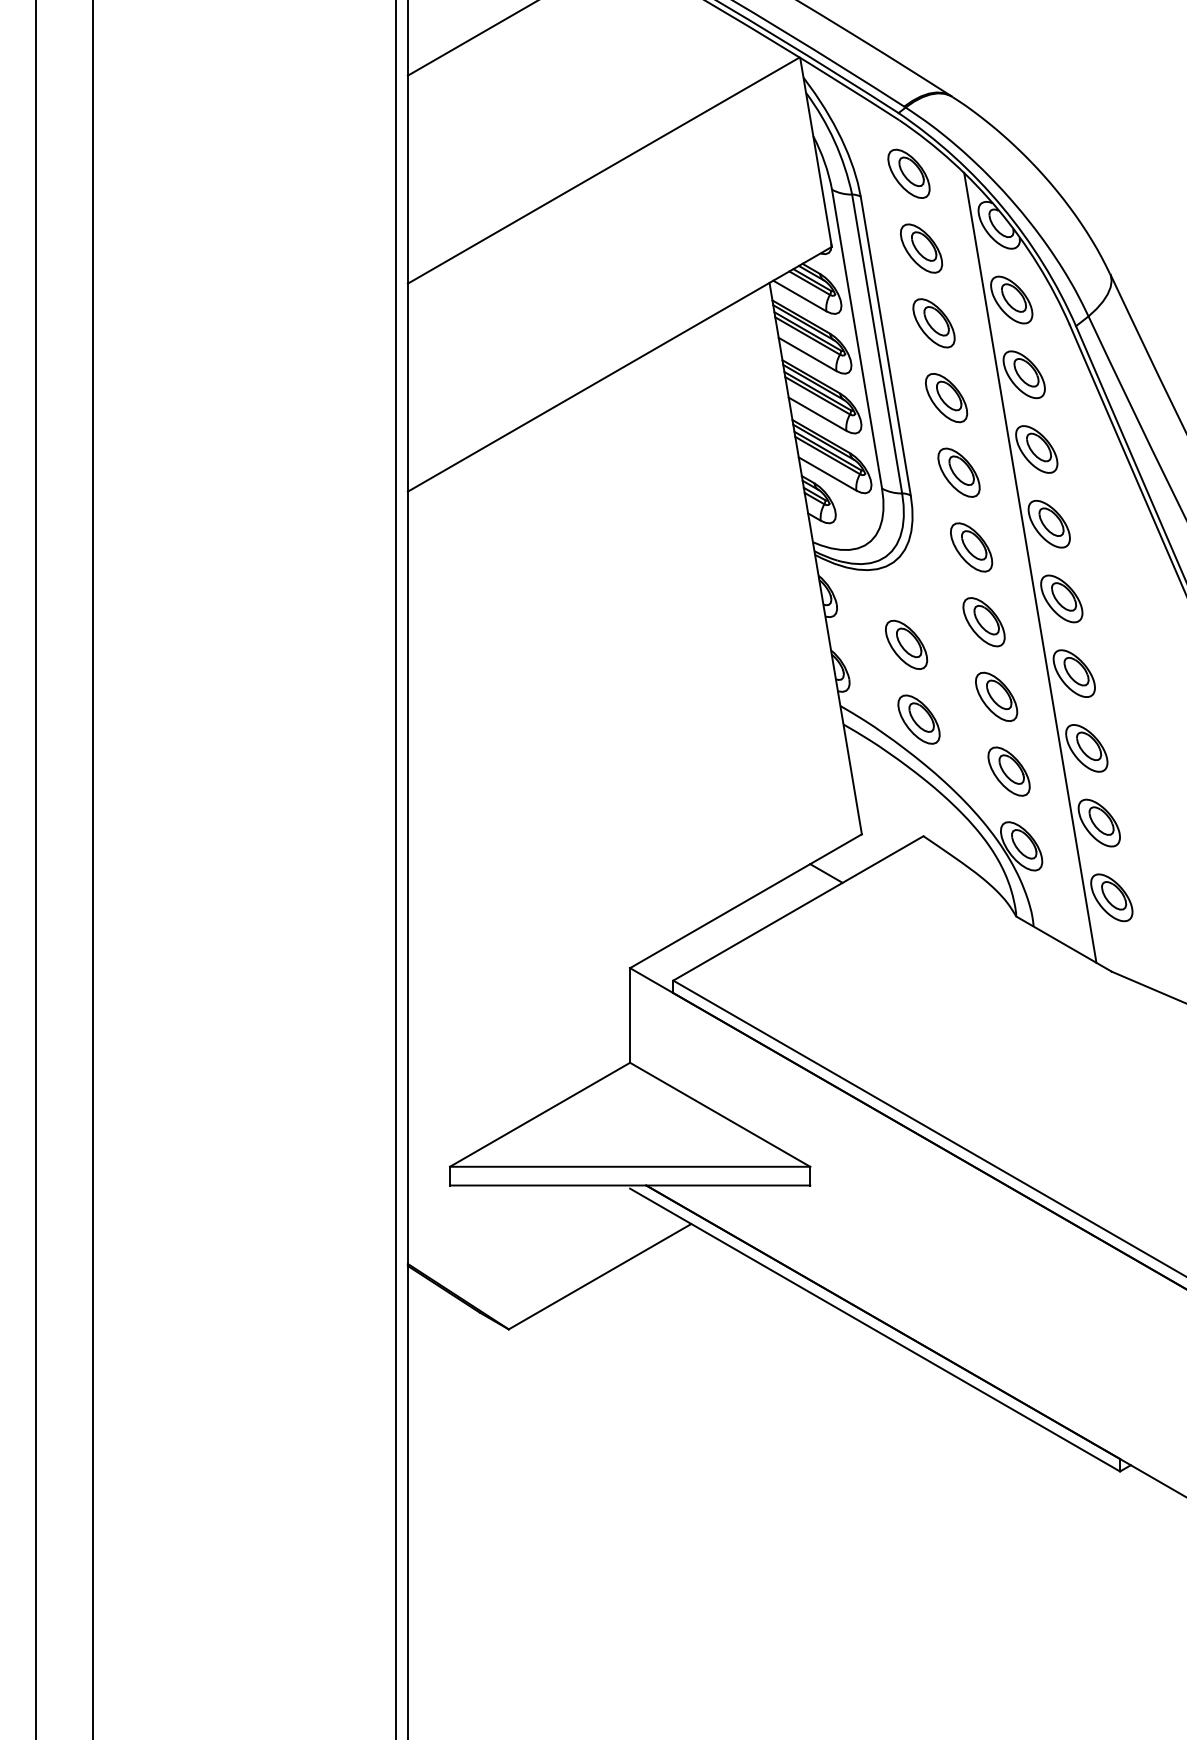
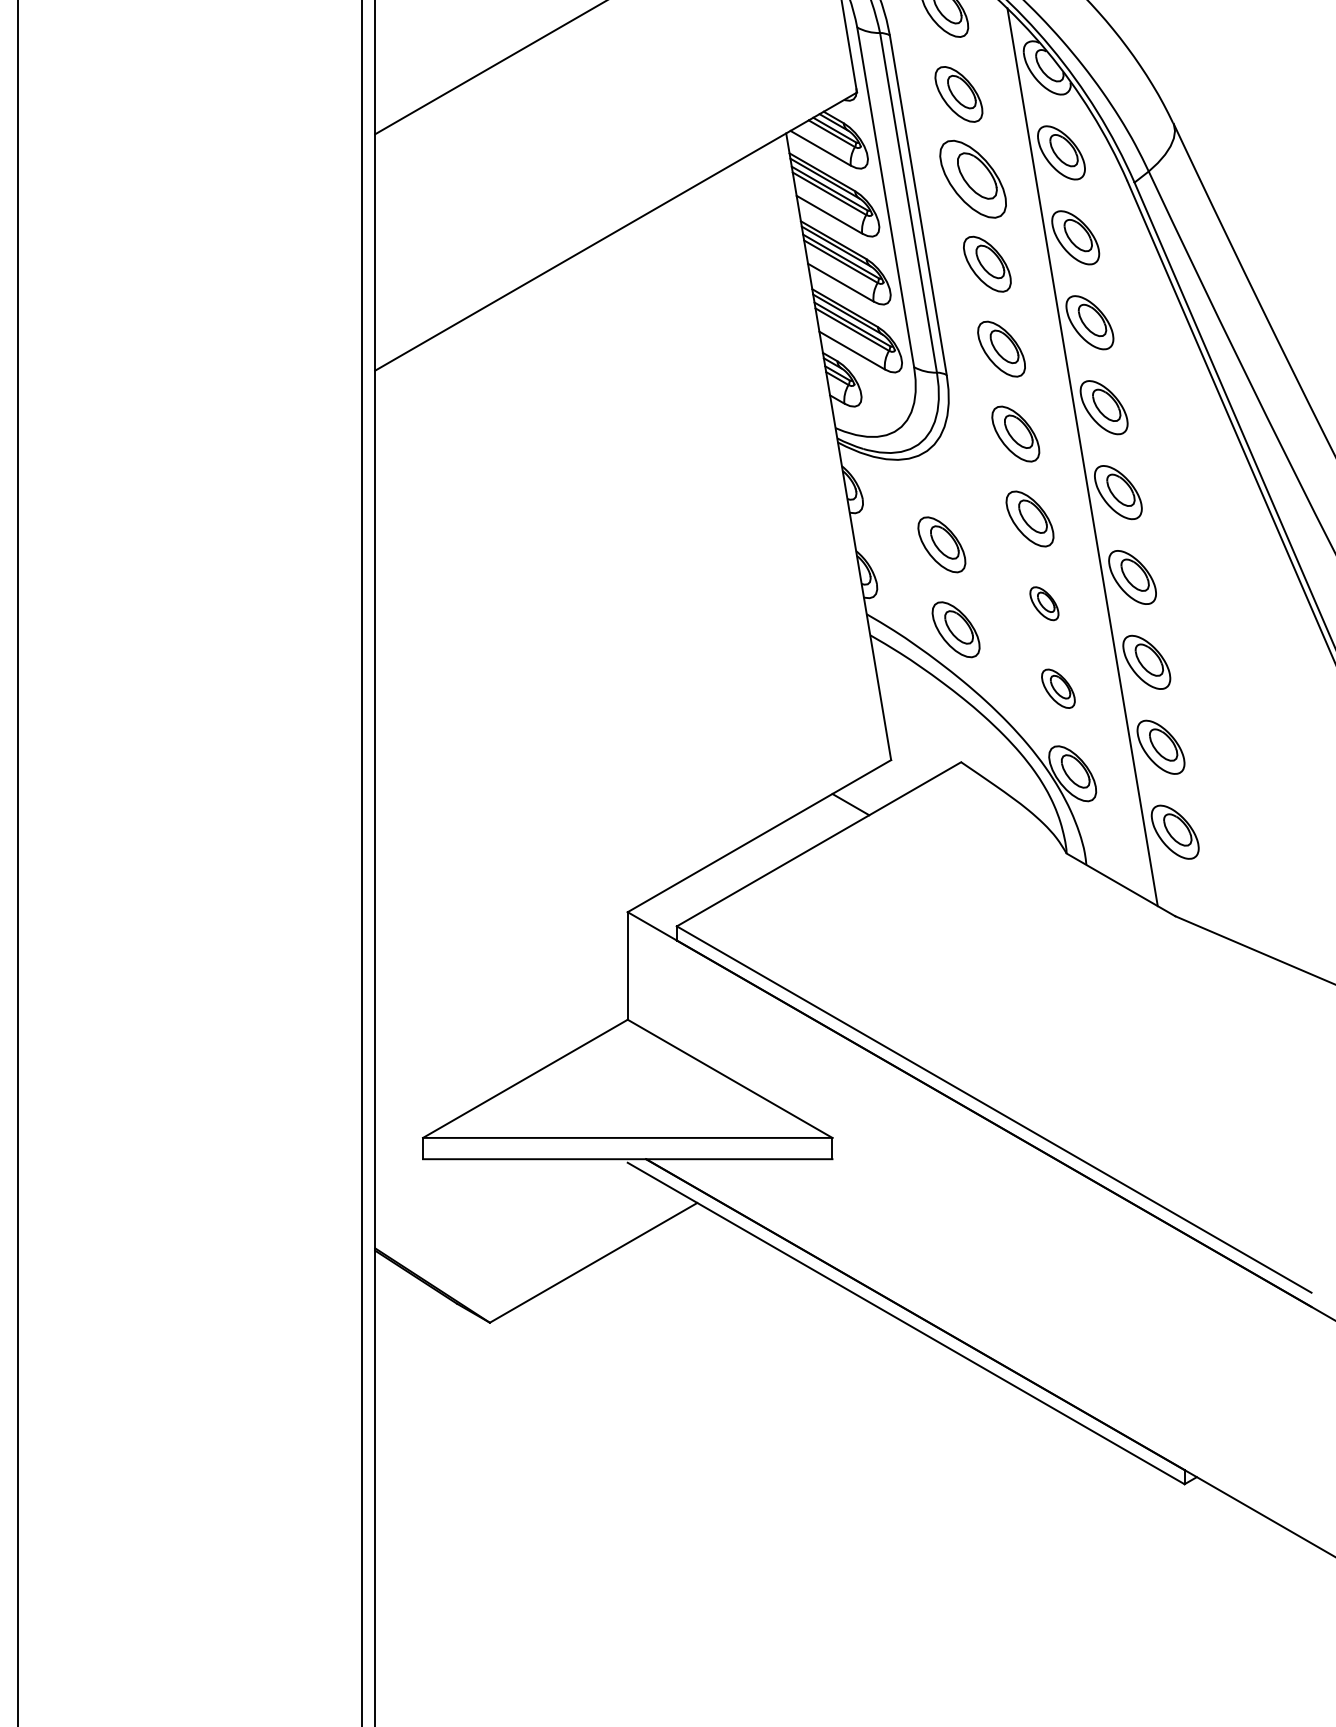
part: (933, 323) -> (972, 179), size x1.4
part: (996, 696) -> (1044, 603), size x0.6
part: (1008, 771) -> (1057, 688), size x0.7

